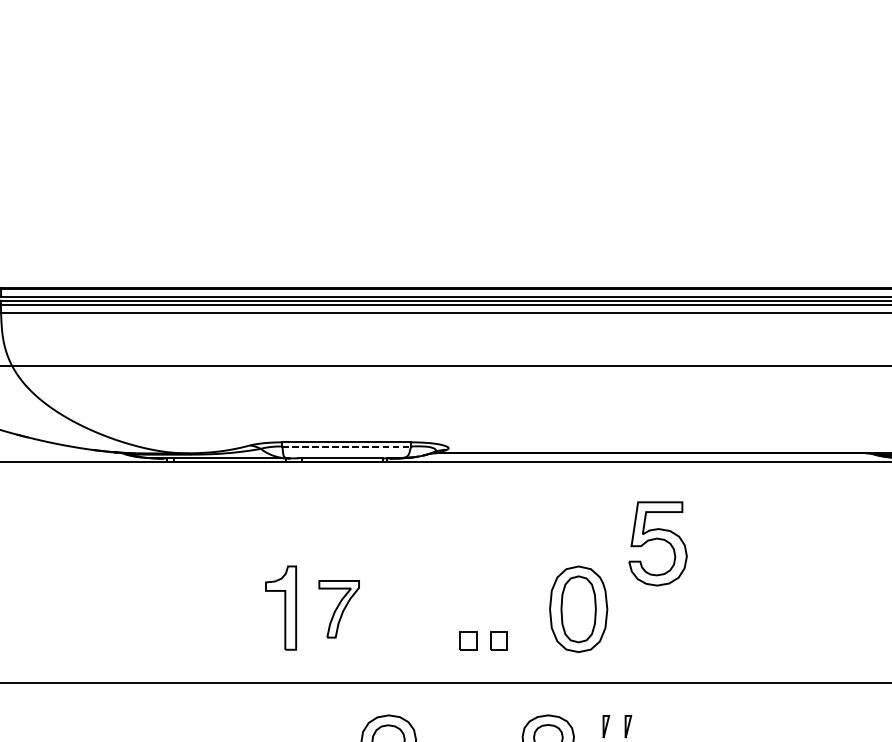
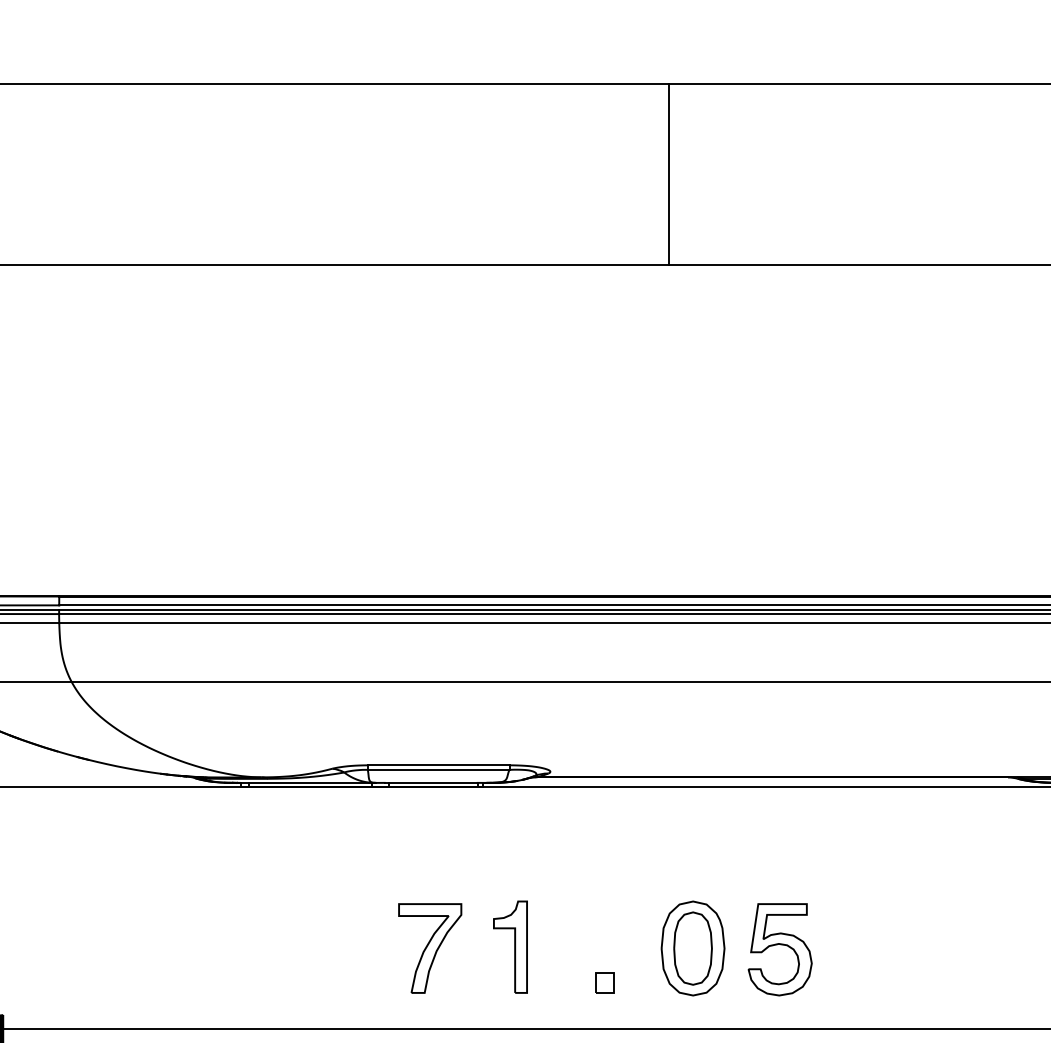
line: (346, 446) -> (438, 769), dashed -> solid
part: (657, 543) -> (779, 949), moved
part: (281, 607) -> (510, 946), moved
part: (339, 609) -> (430, 948), size x1.43
part: (467, 640) -> (571, 982), removed

